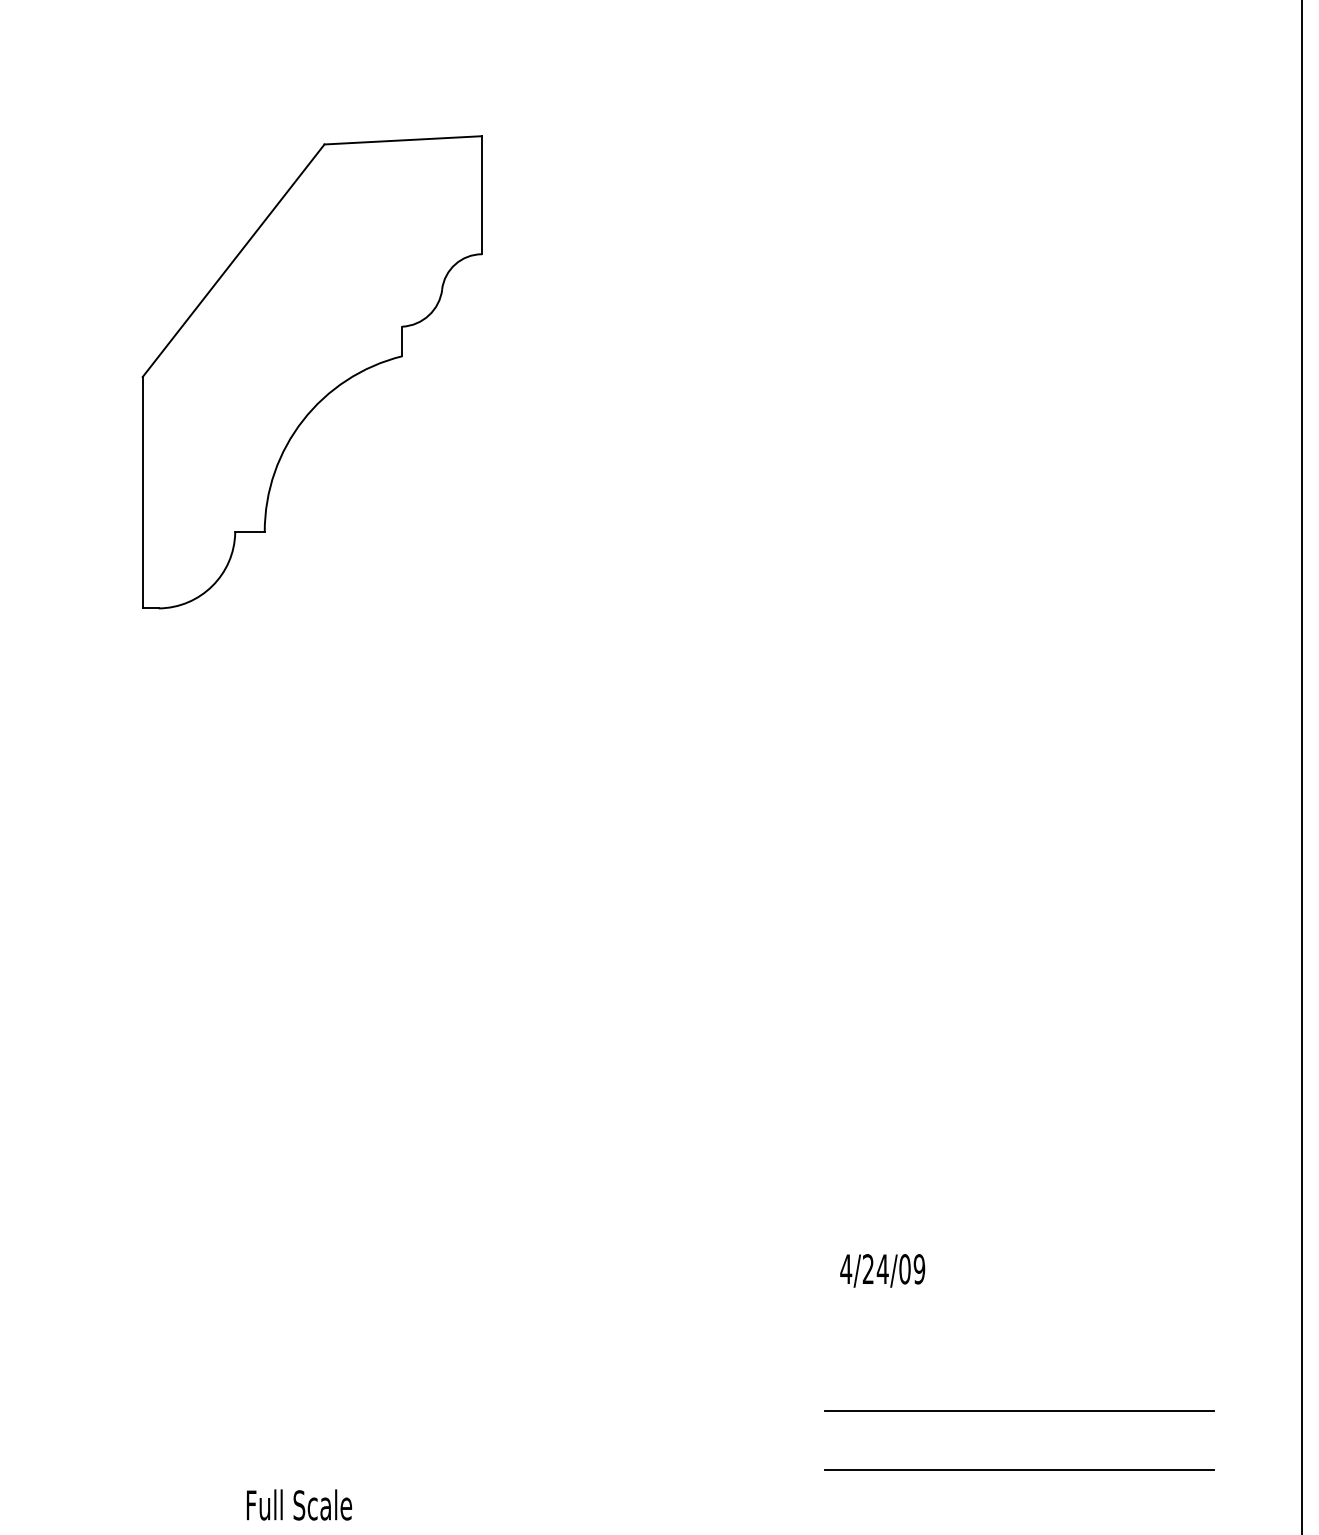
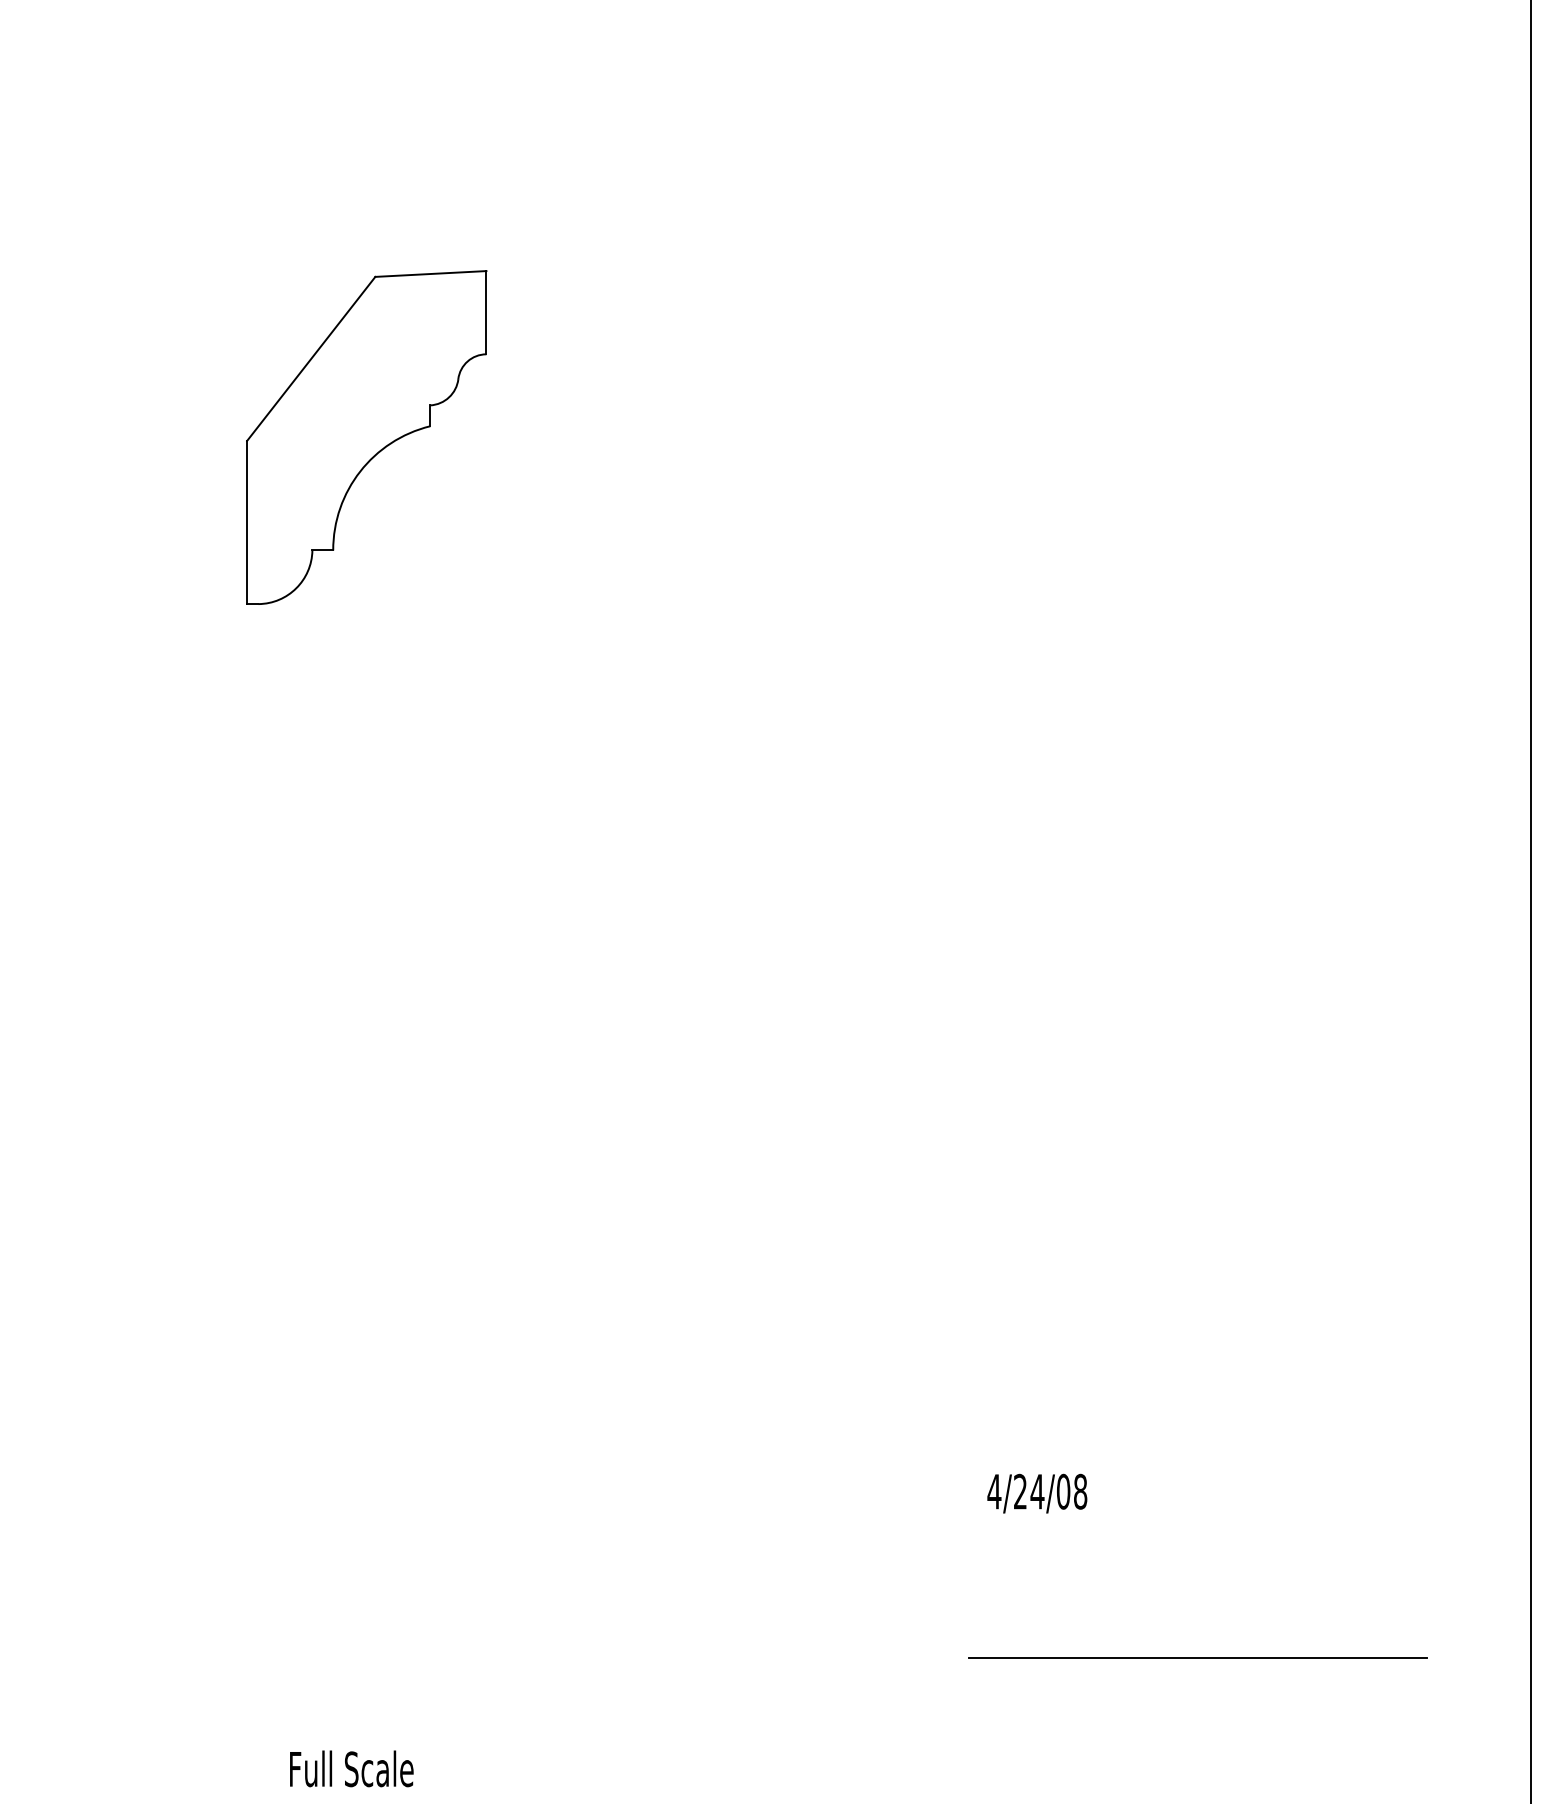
part: (311, 372) -> (365, 437), size x0.6
text: (919, 1269) -> (1080, 1492), 4/24/09 -> 4/24/08
line: (1018, 1469) -> (1196, 1727), removed

